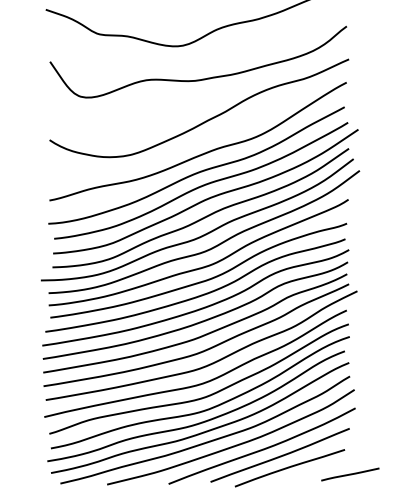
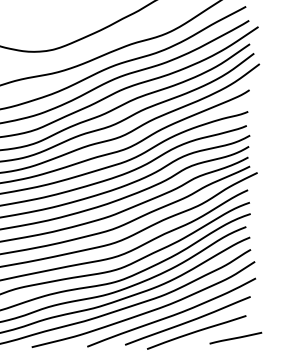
line: (350, 474) -> (236, 338), moved

